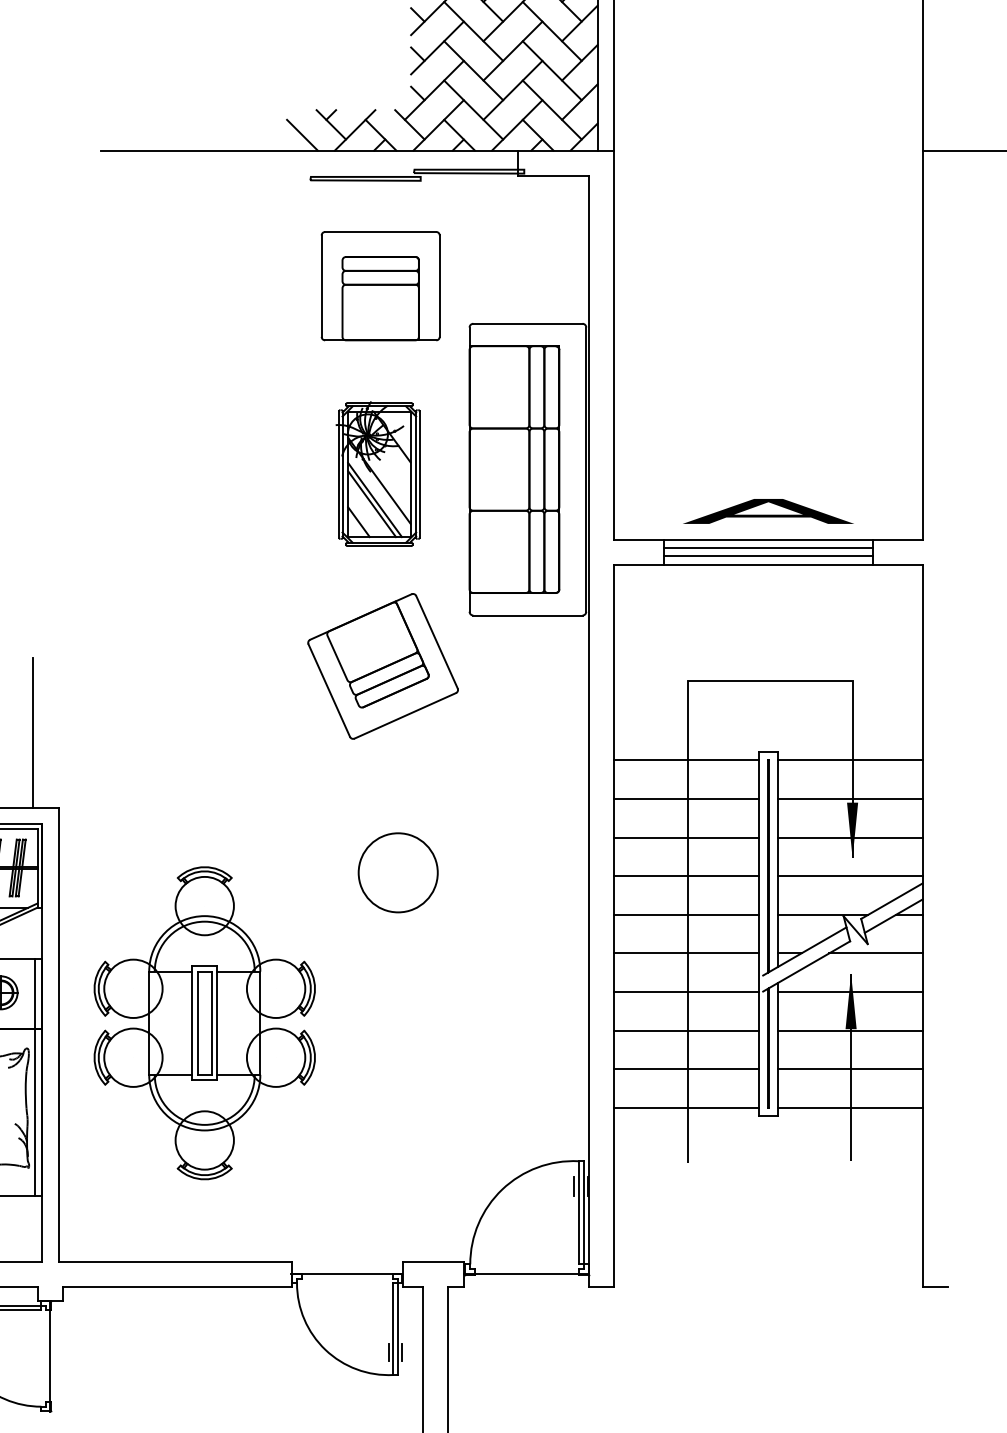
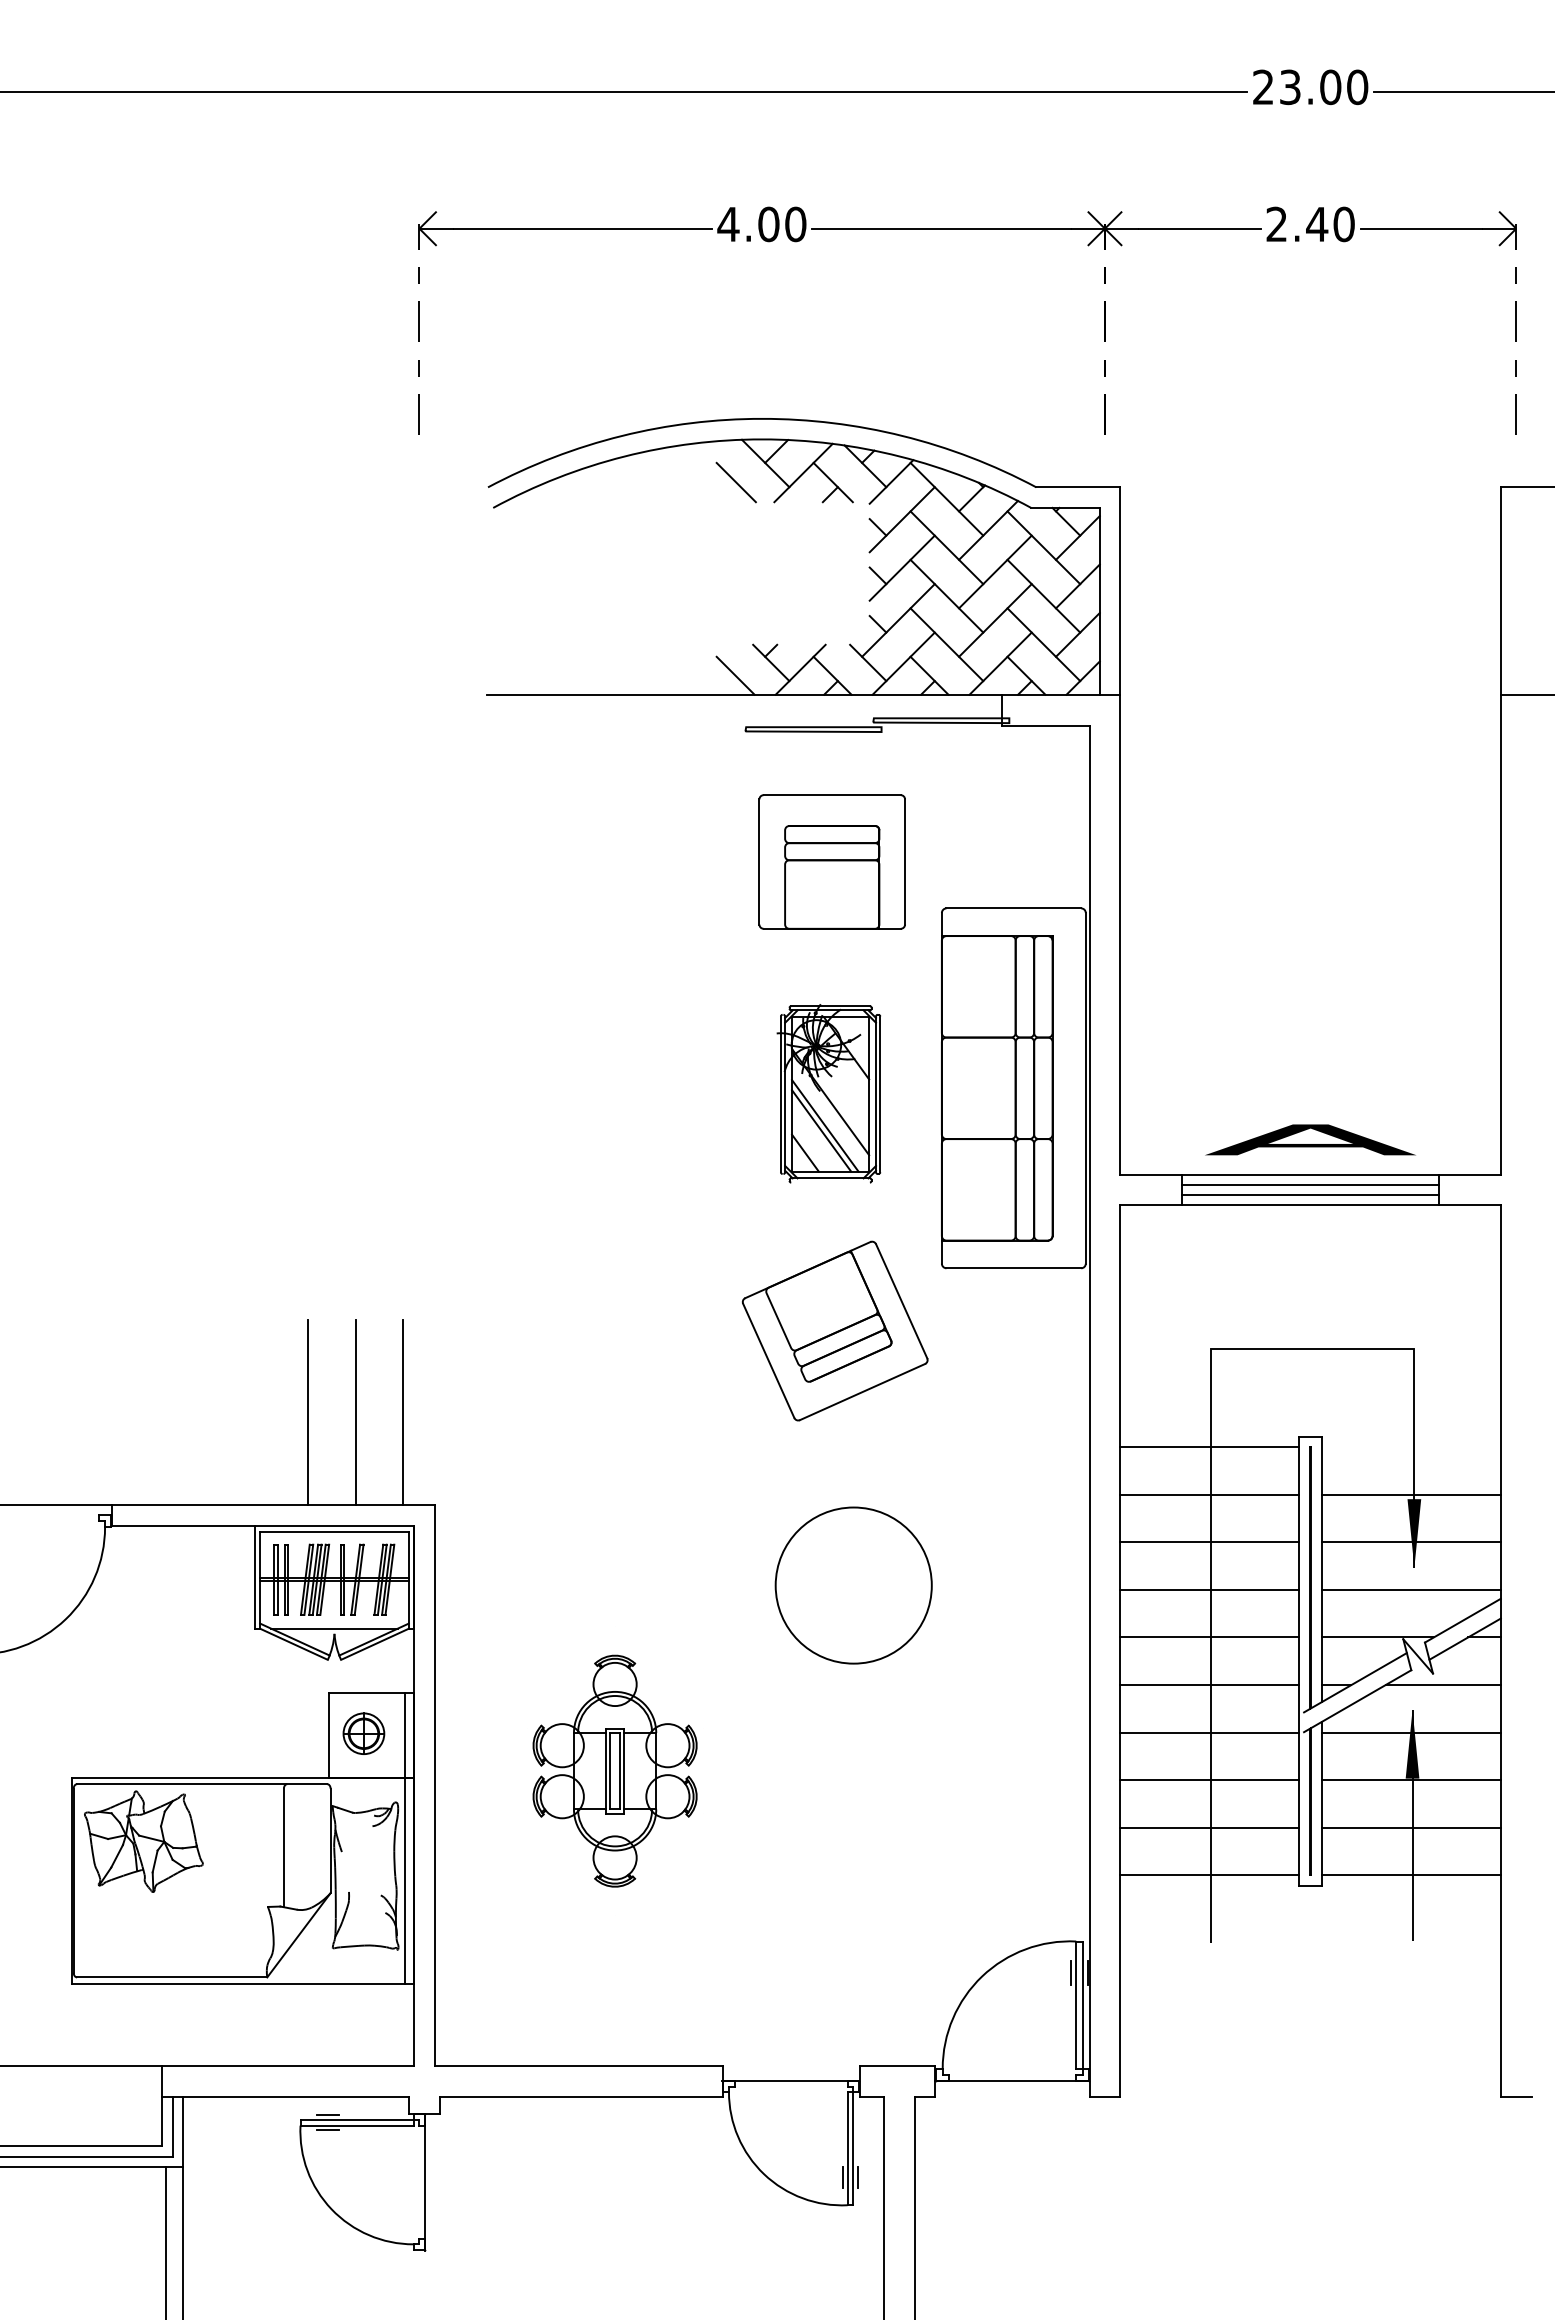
line: (379, 545) -> (830, 1182), removed
line: (849, 760) -> (1410, 1447), removed
circle: (397, 872) -> (853, 1585), size x1.6
part: (204, 1022) -> (614, 1770), size x0.6

